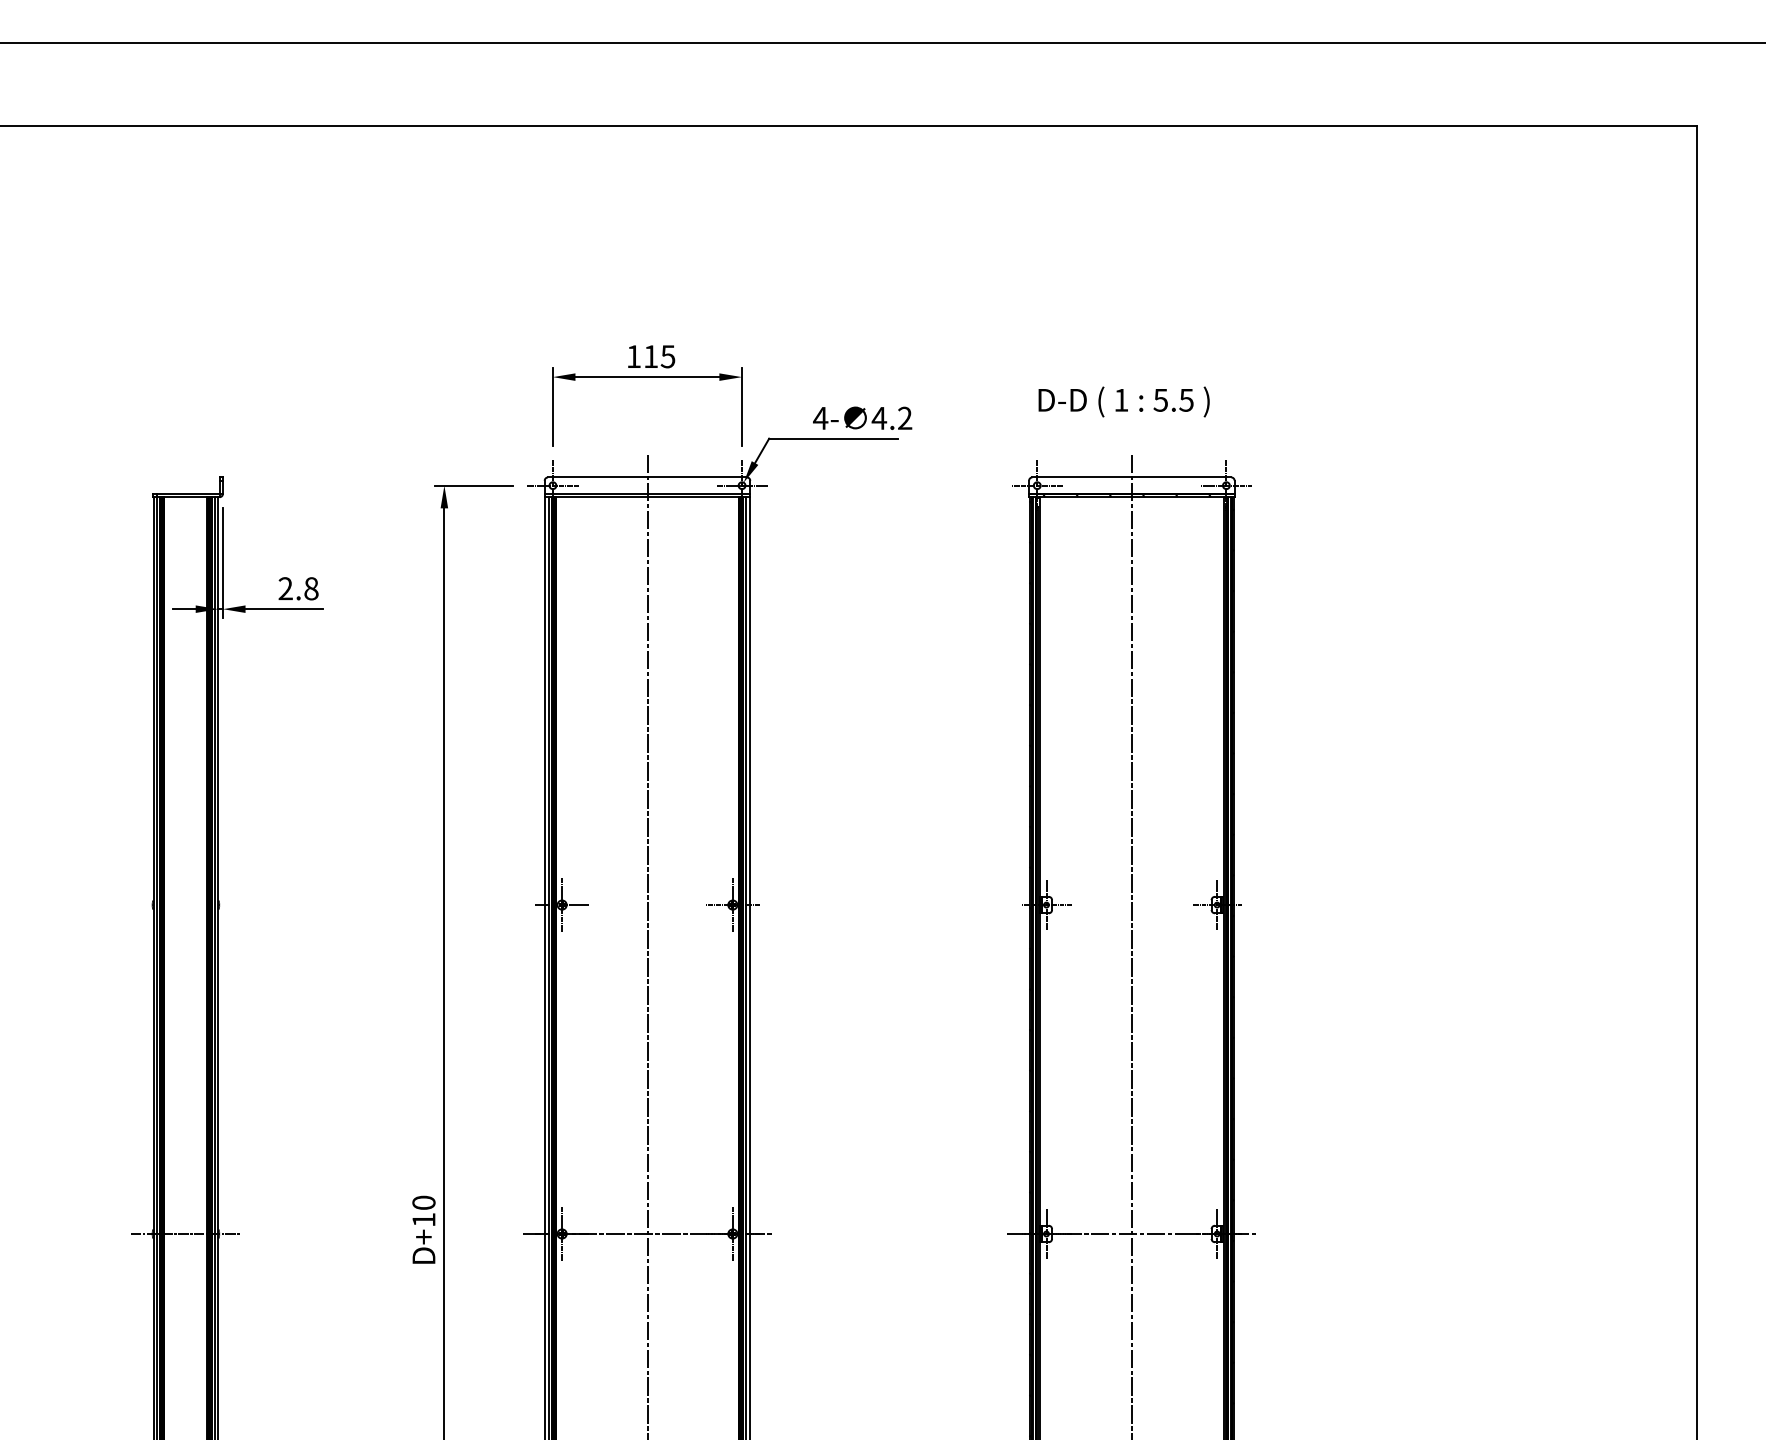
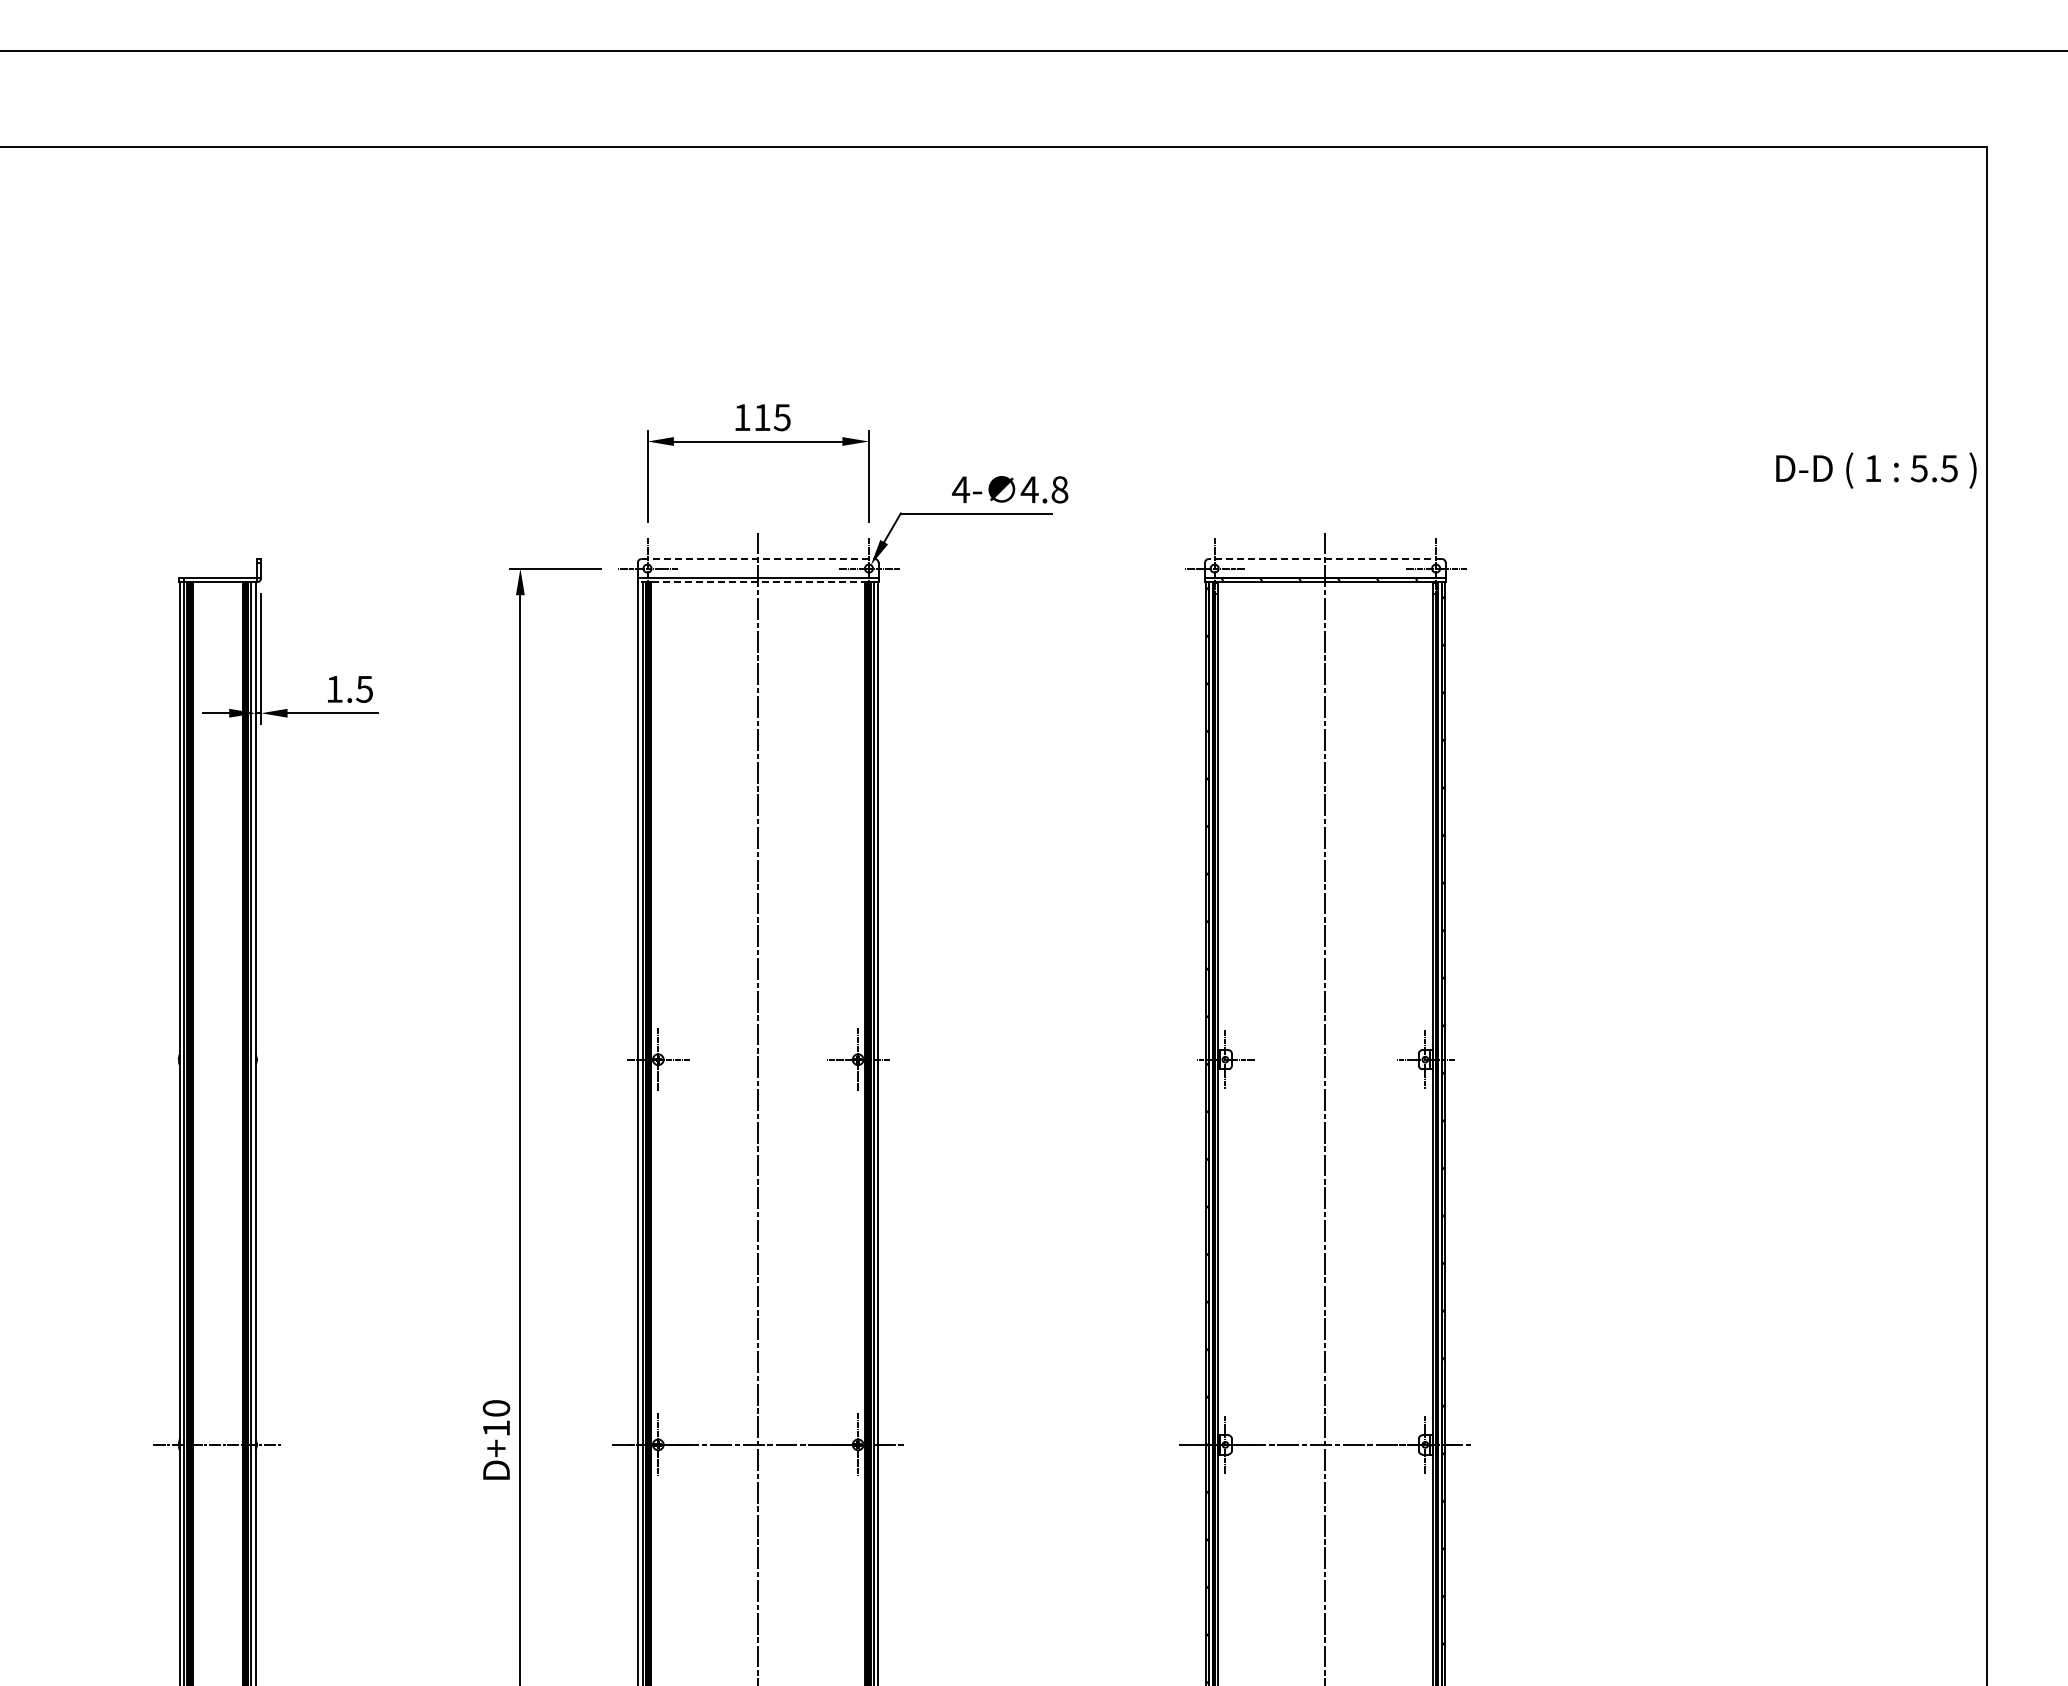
text: (1124, 401) -> (1876, 470), moved
text: (904, 418) -> (1059, 489), 4.2 -> 4.8
line: (647, 477) -> (758, 559), solid -> dashed
line: (1131, 477) -> (1325, 559), solid -> dashed
line: (646, 497) -> (757, 582), solid -> dashed
text: (298, 588) -> (349, 688), 2.8 -> 1.5

